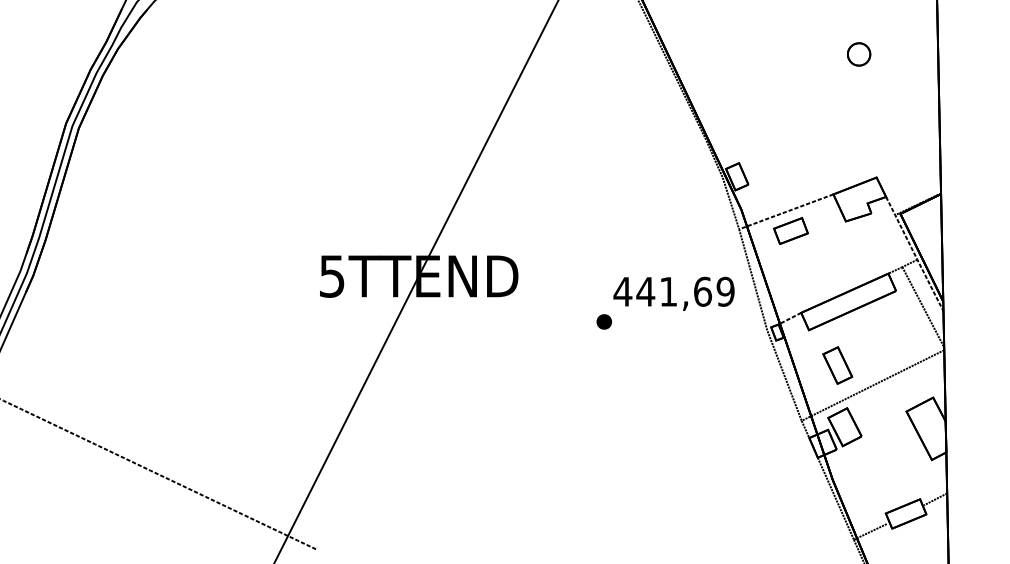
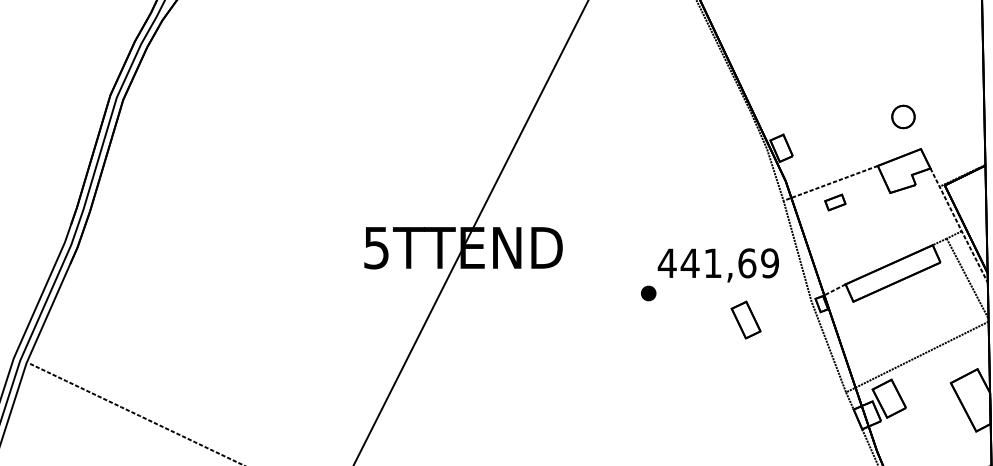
part: (859, 54) -> (903, 117), moved
part: (790, 230) -> (834, 202), size x0.6
part: (837, 365) -> (745, 320), moved

